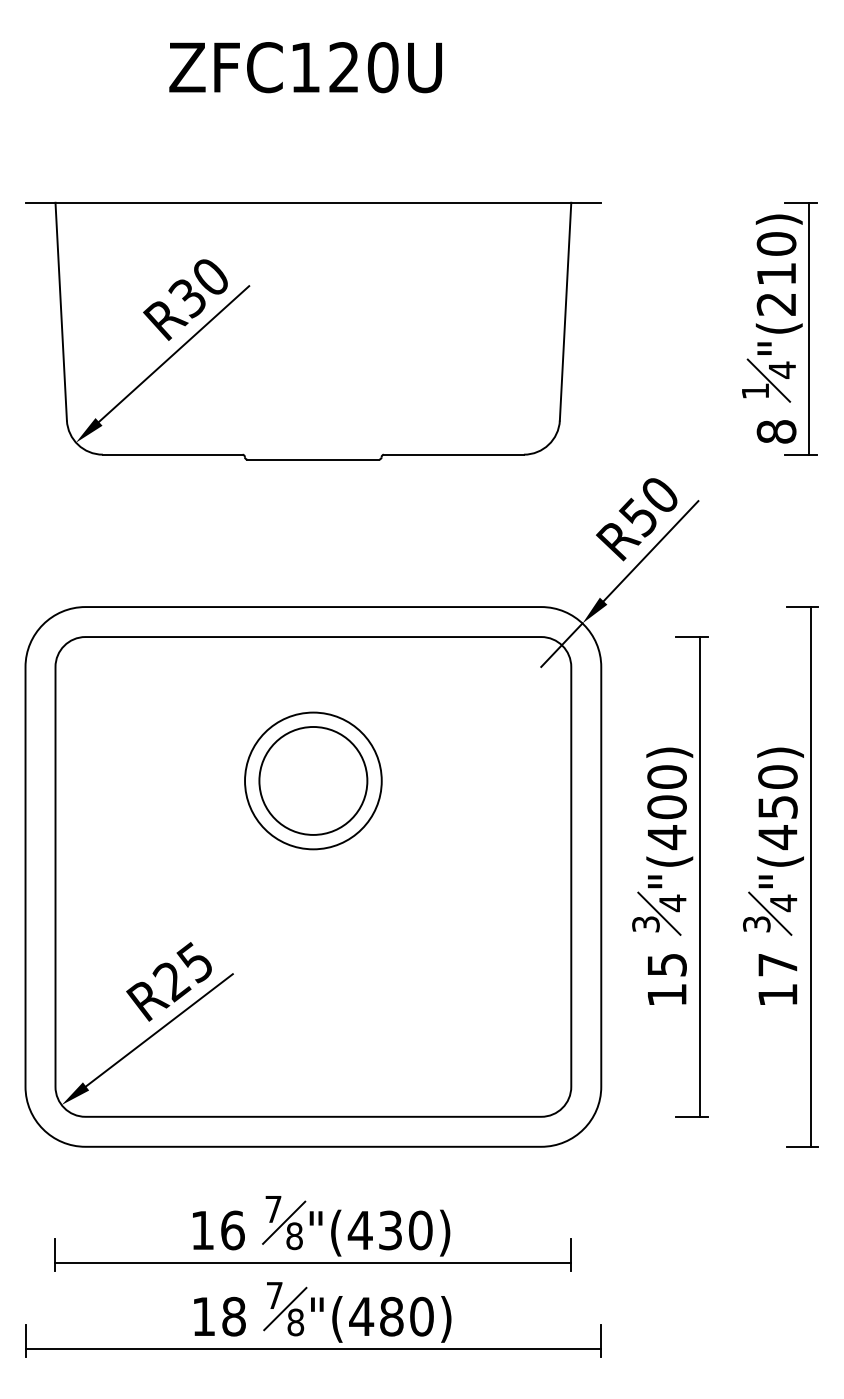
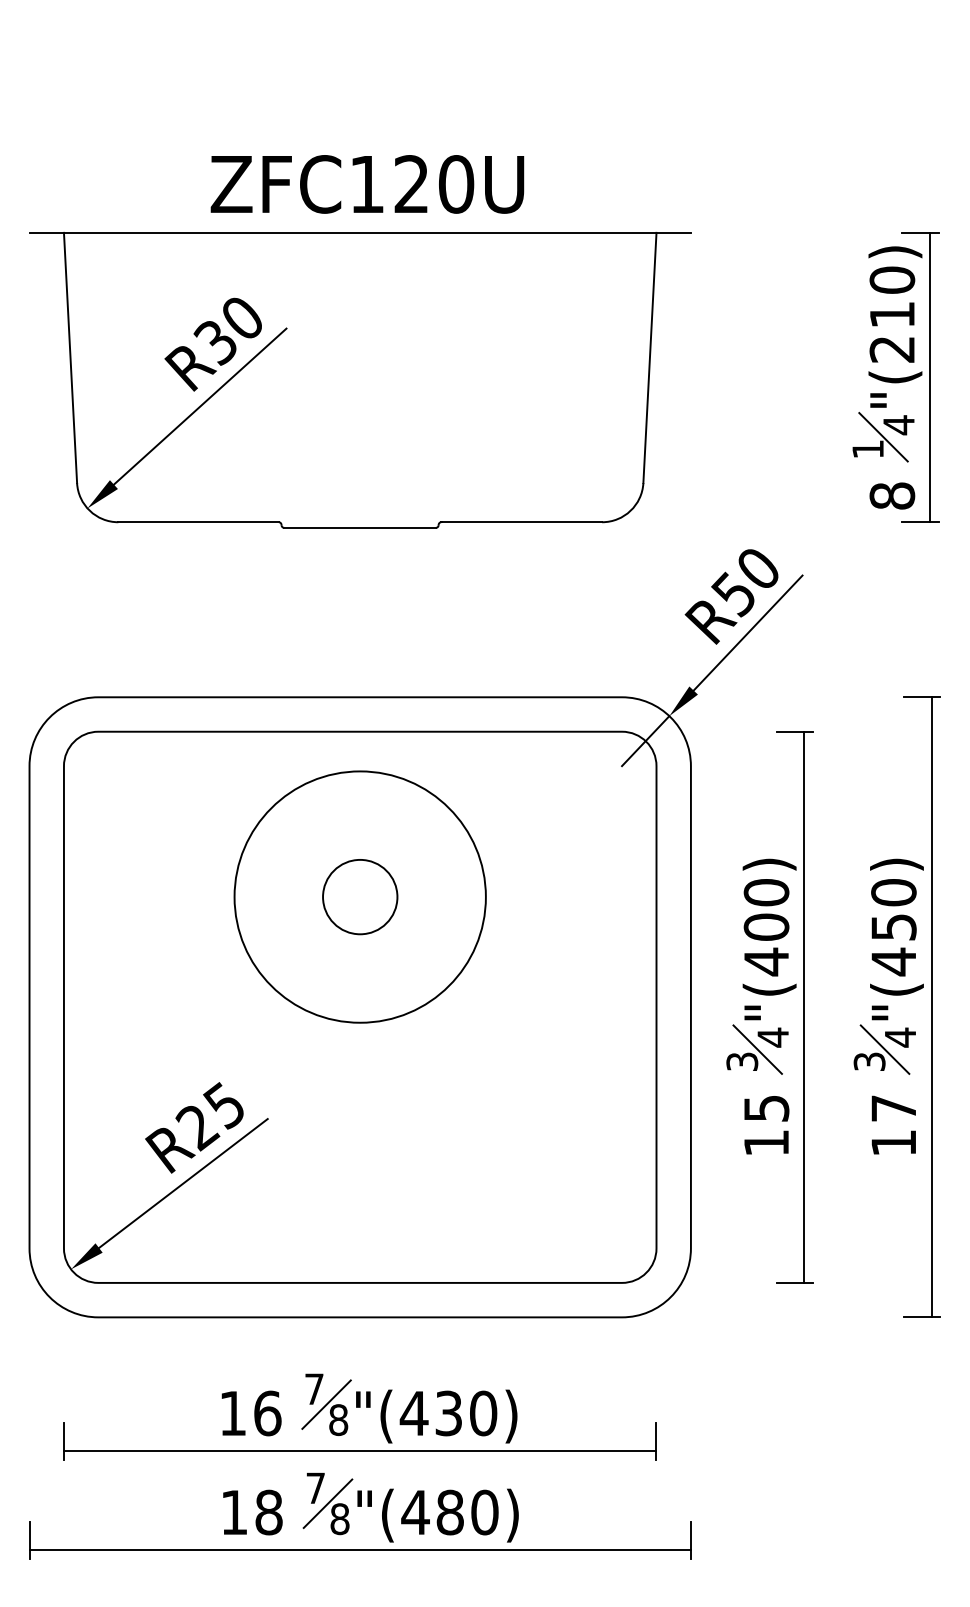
text: (305, 67) -> (367, 184), moved
circle: (313, 780) -> (360, 896), size x0.6
circle: (313, 780) -> (360, 896), size x1.6

